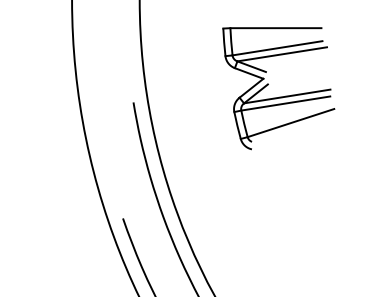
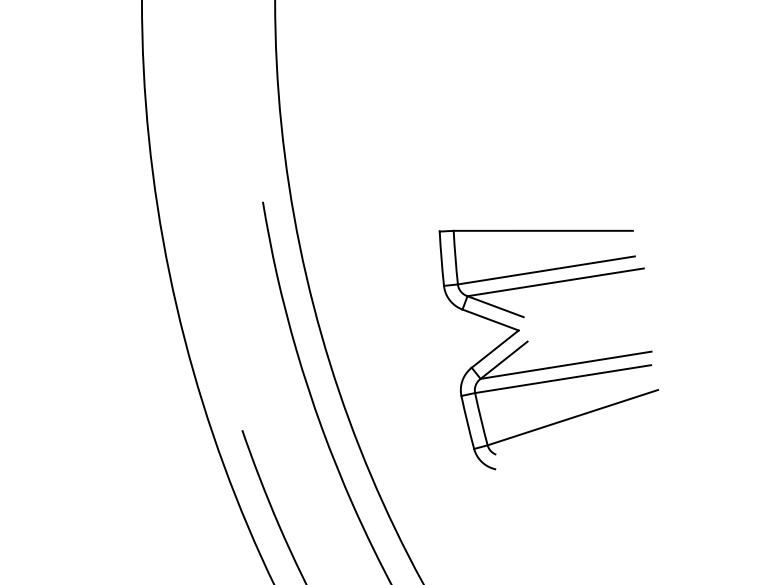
part: (279, 96) -> (550, 365), moved

